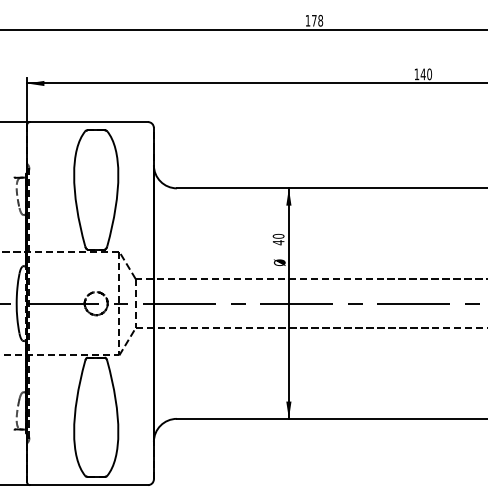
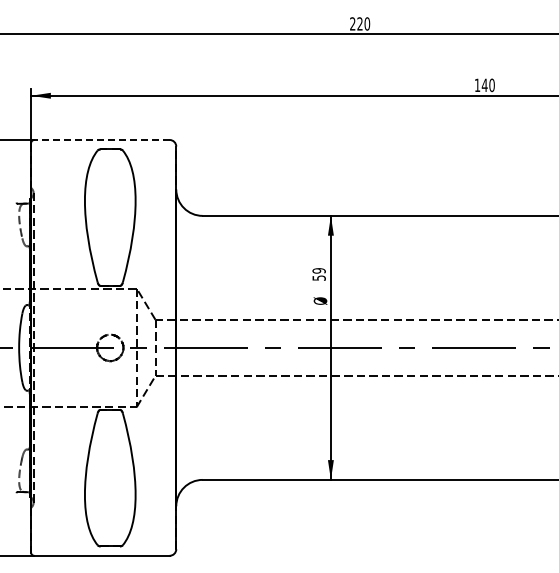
text: (314, 20) -> (360, 23), 178 -> 220
line: (89, 122) -> (102, 140), solid -> dashed
text: (278, 239) -> (318, 274), 40 -> 59

